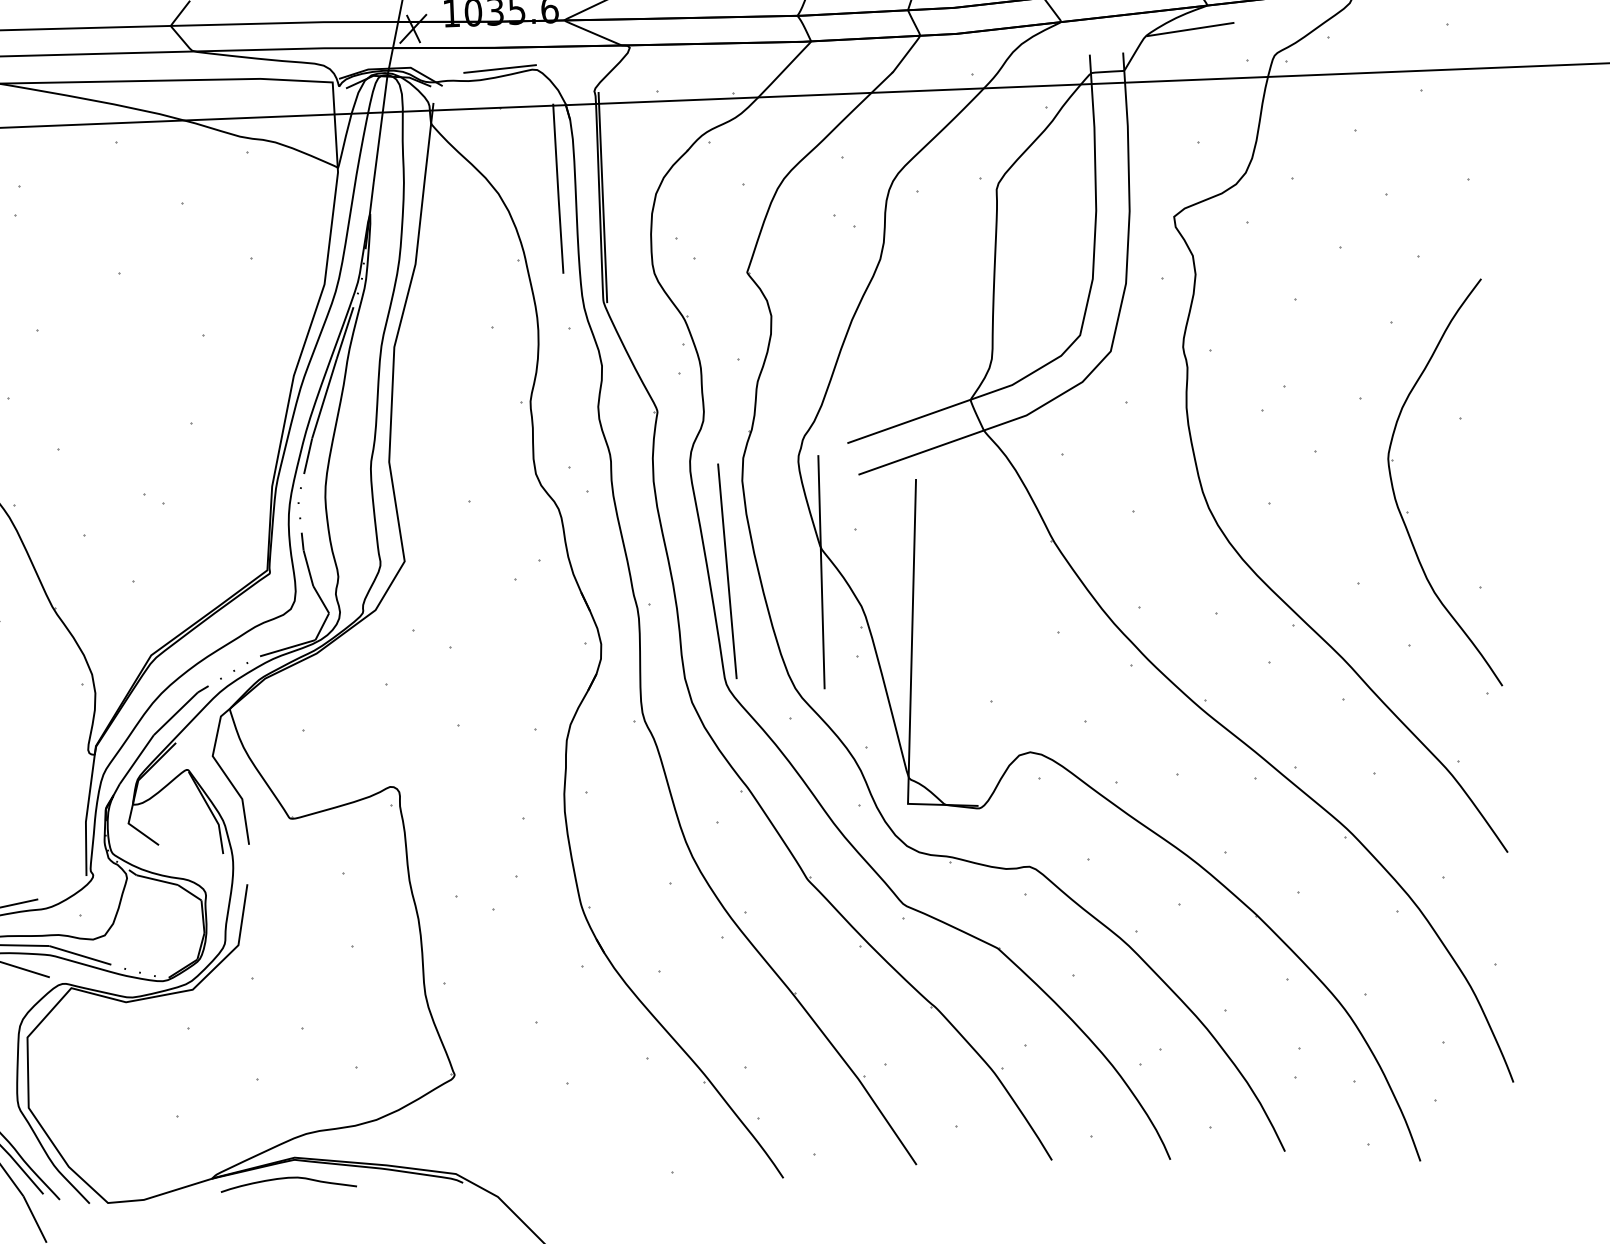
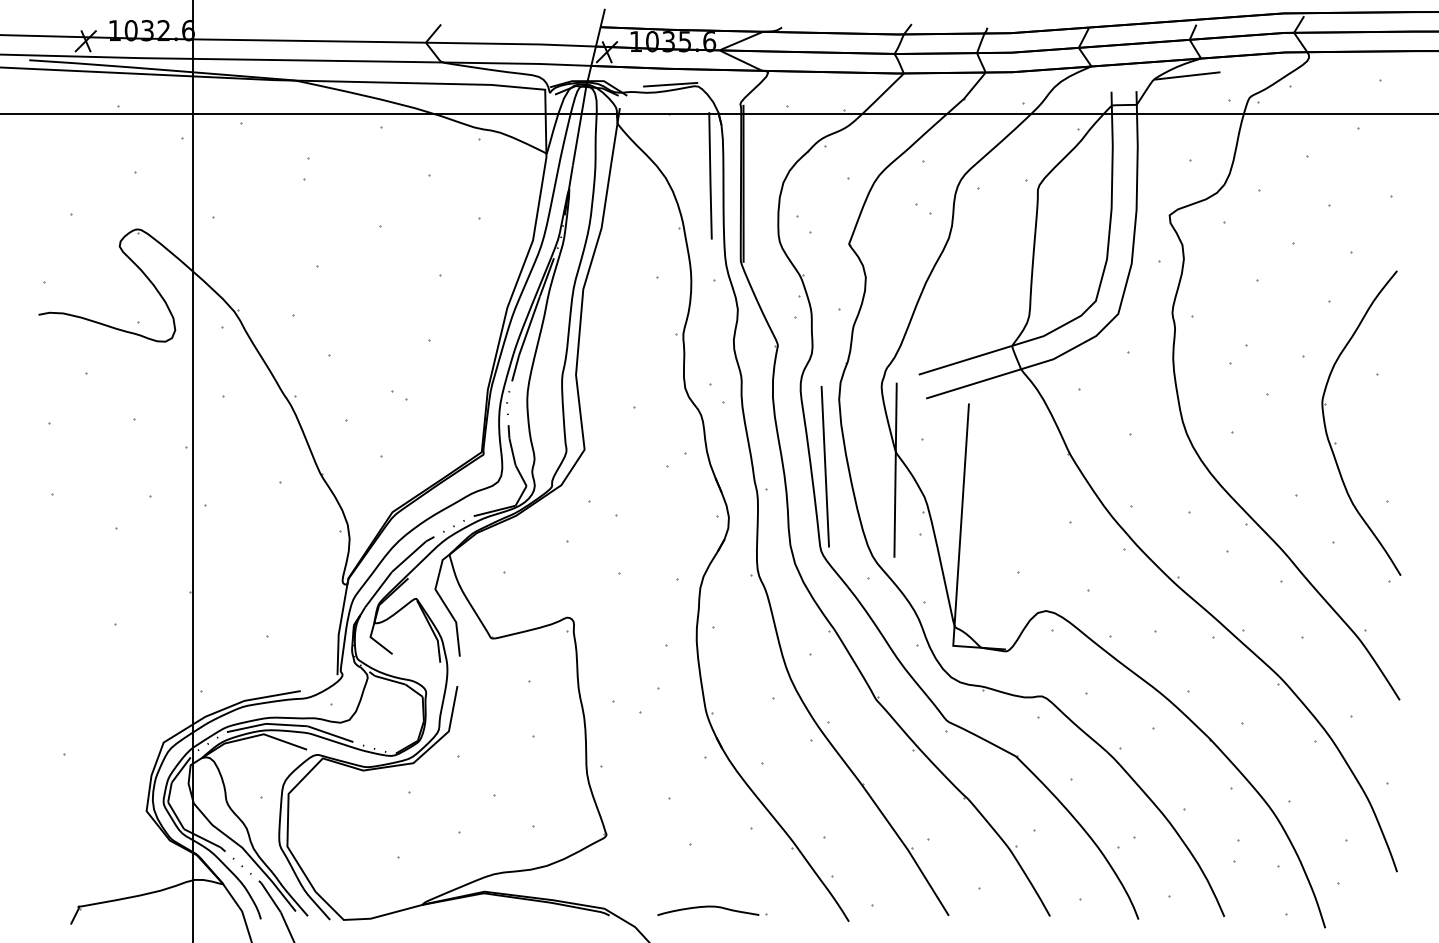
curve: (288, 1179) -> (708, 907), moved

